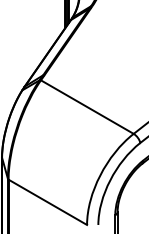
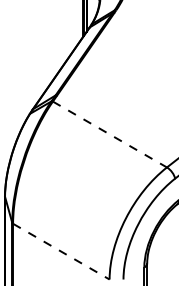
line: (87, 107) -> (110, 135), solid -> dashed
line: (48, 202) -> (62, 251), solid -> dashed

